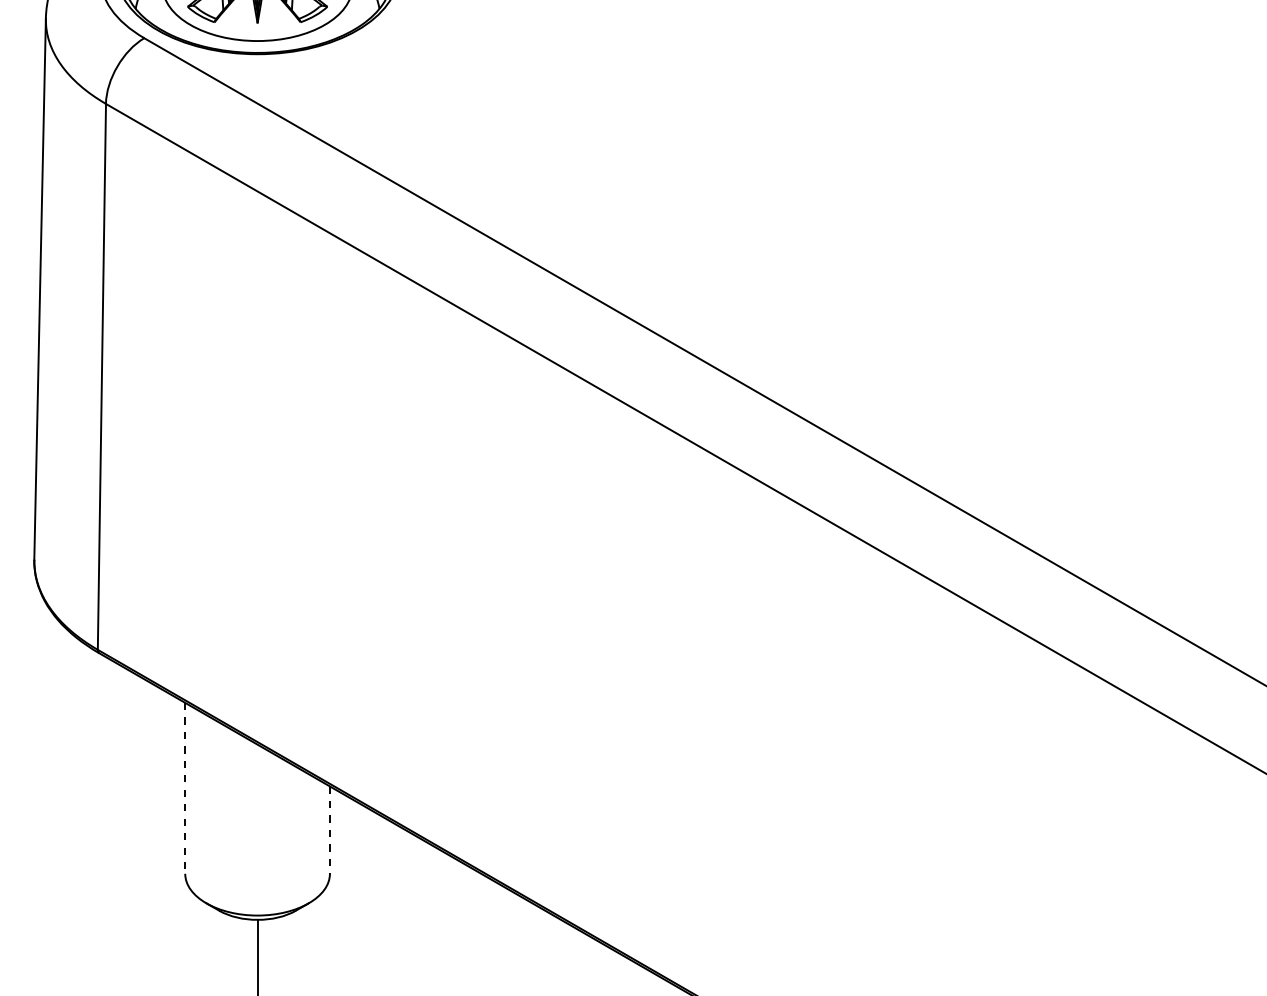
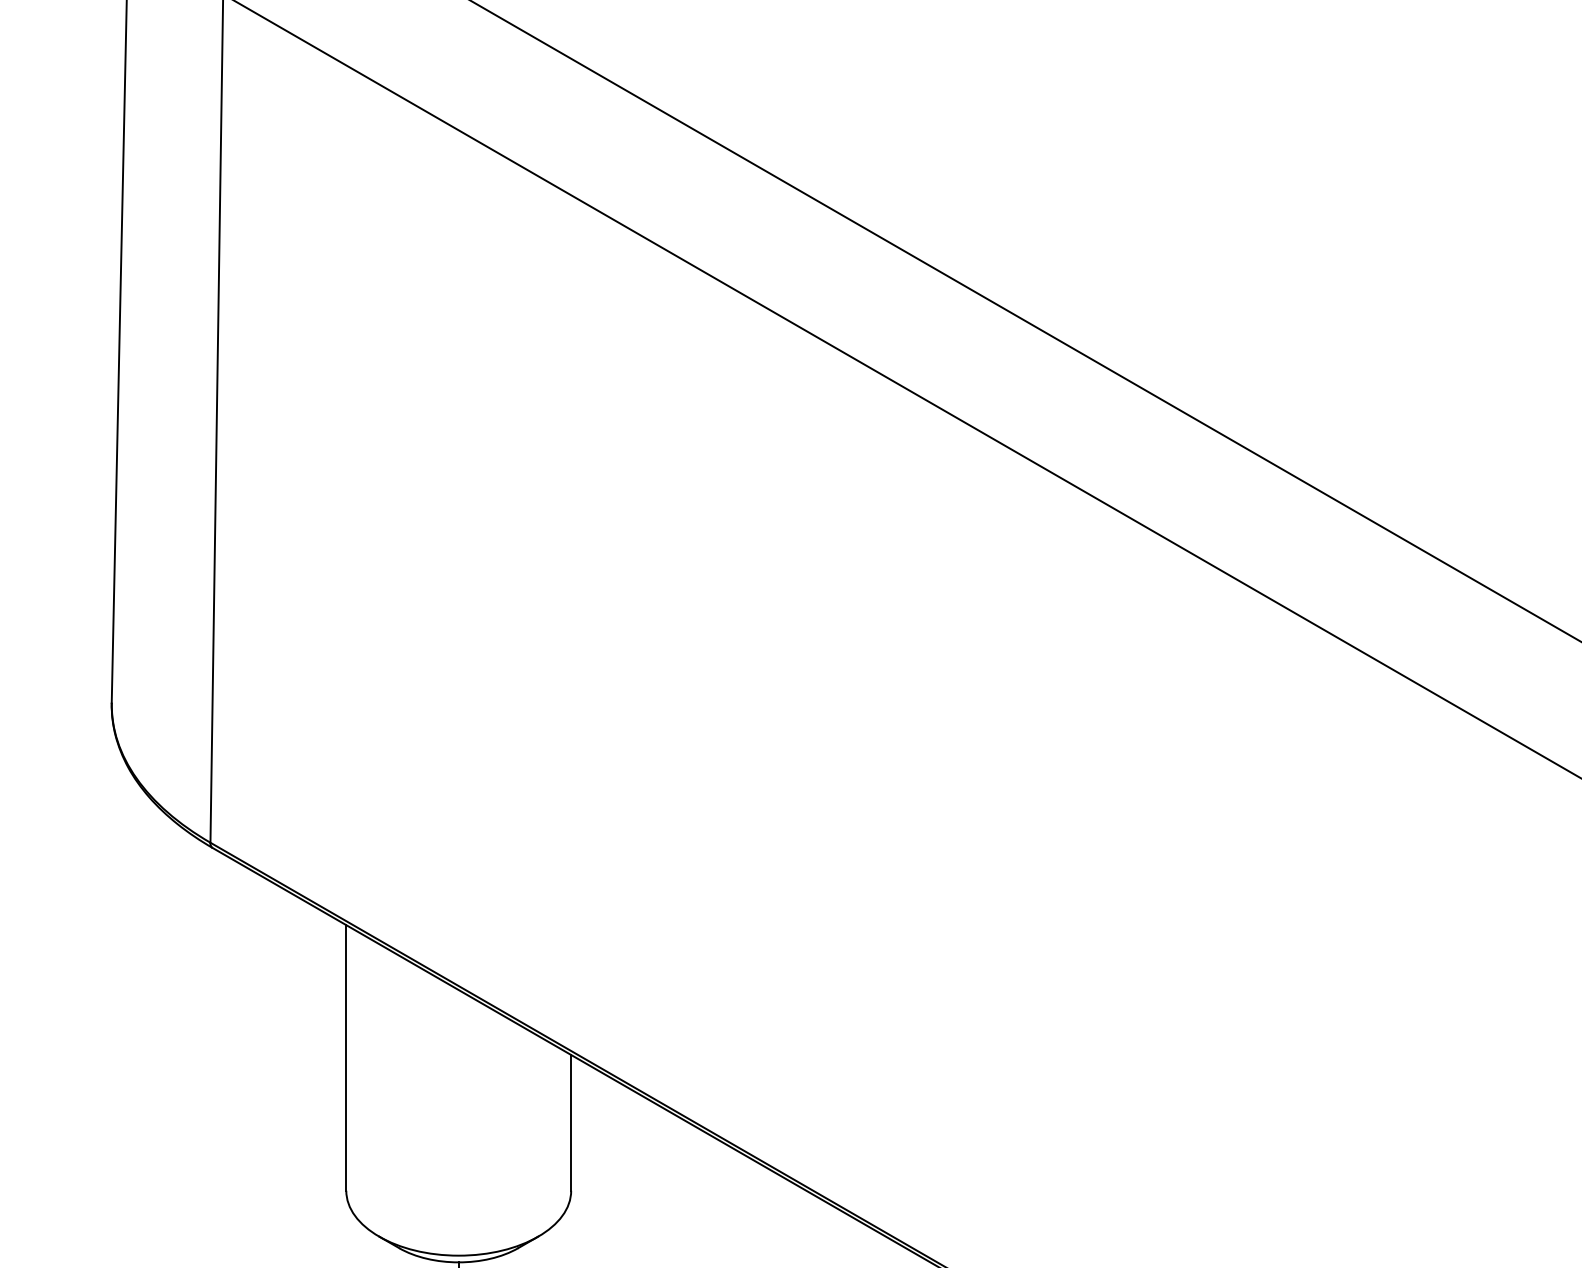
line: (185, 788) -> (346, 1058), dashed -> solid
line: (329, 830) -> (570, 1123), dashed -> solid

